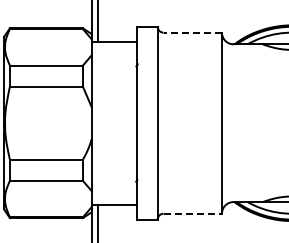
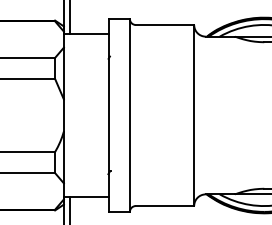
line: (192, 32) -> (164, 24), dashed -> solid
line: (193, 213) -> (165, 205), dashed -> solid

